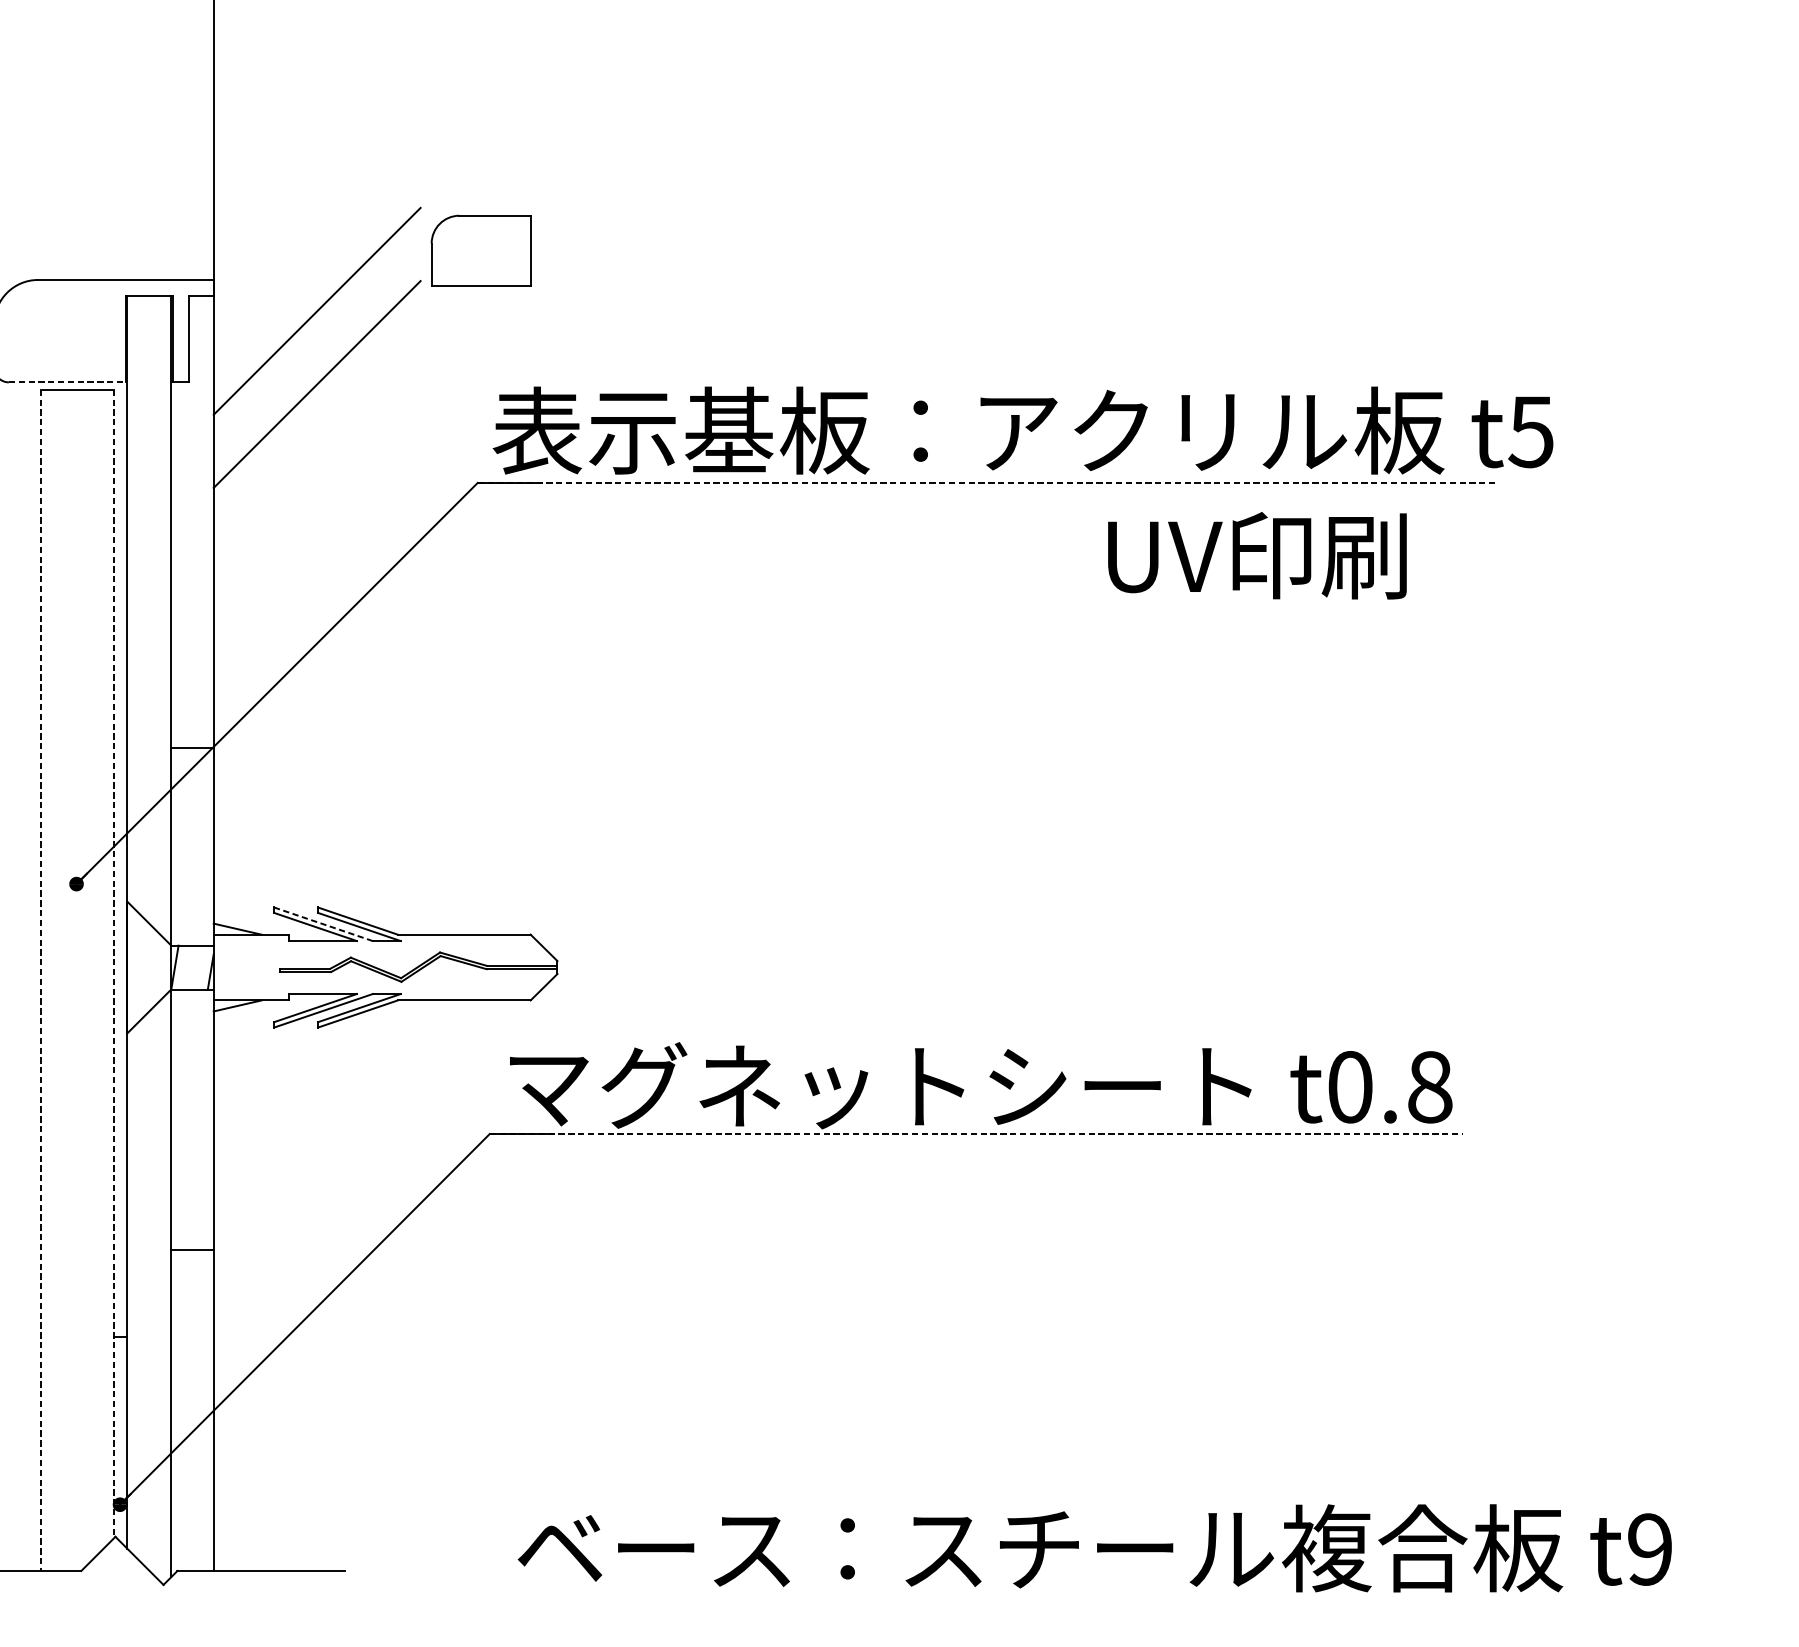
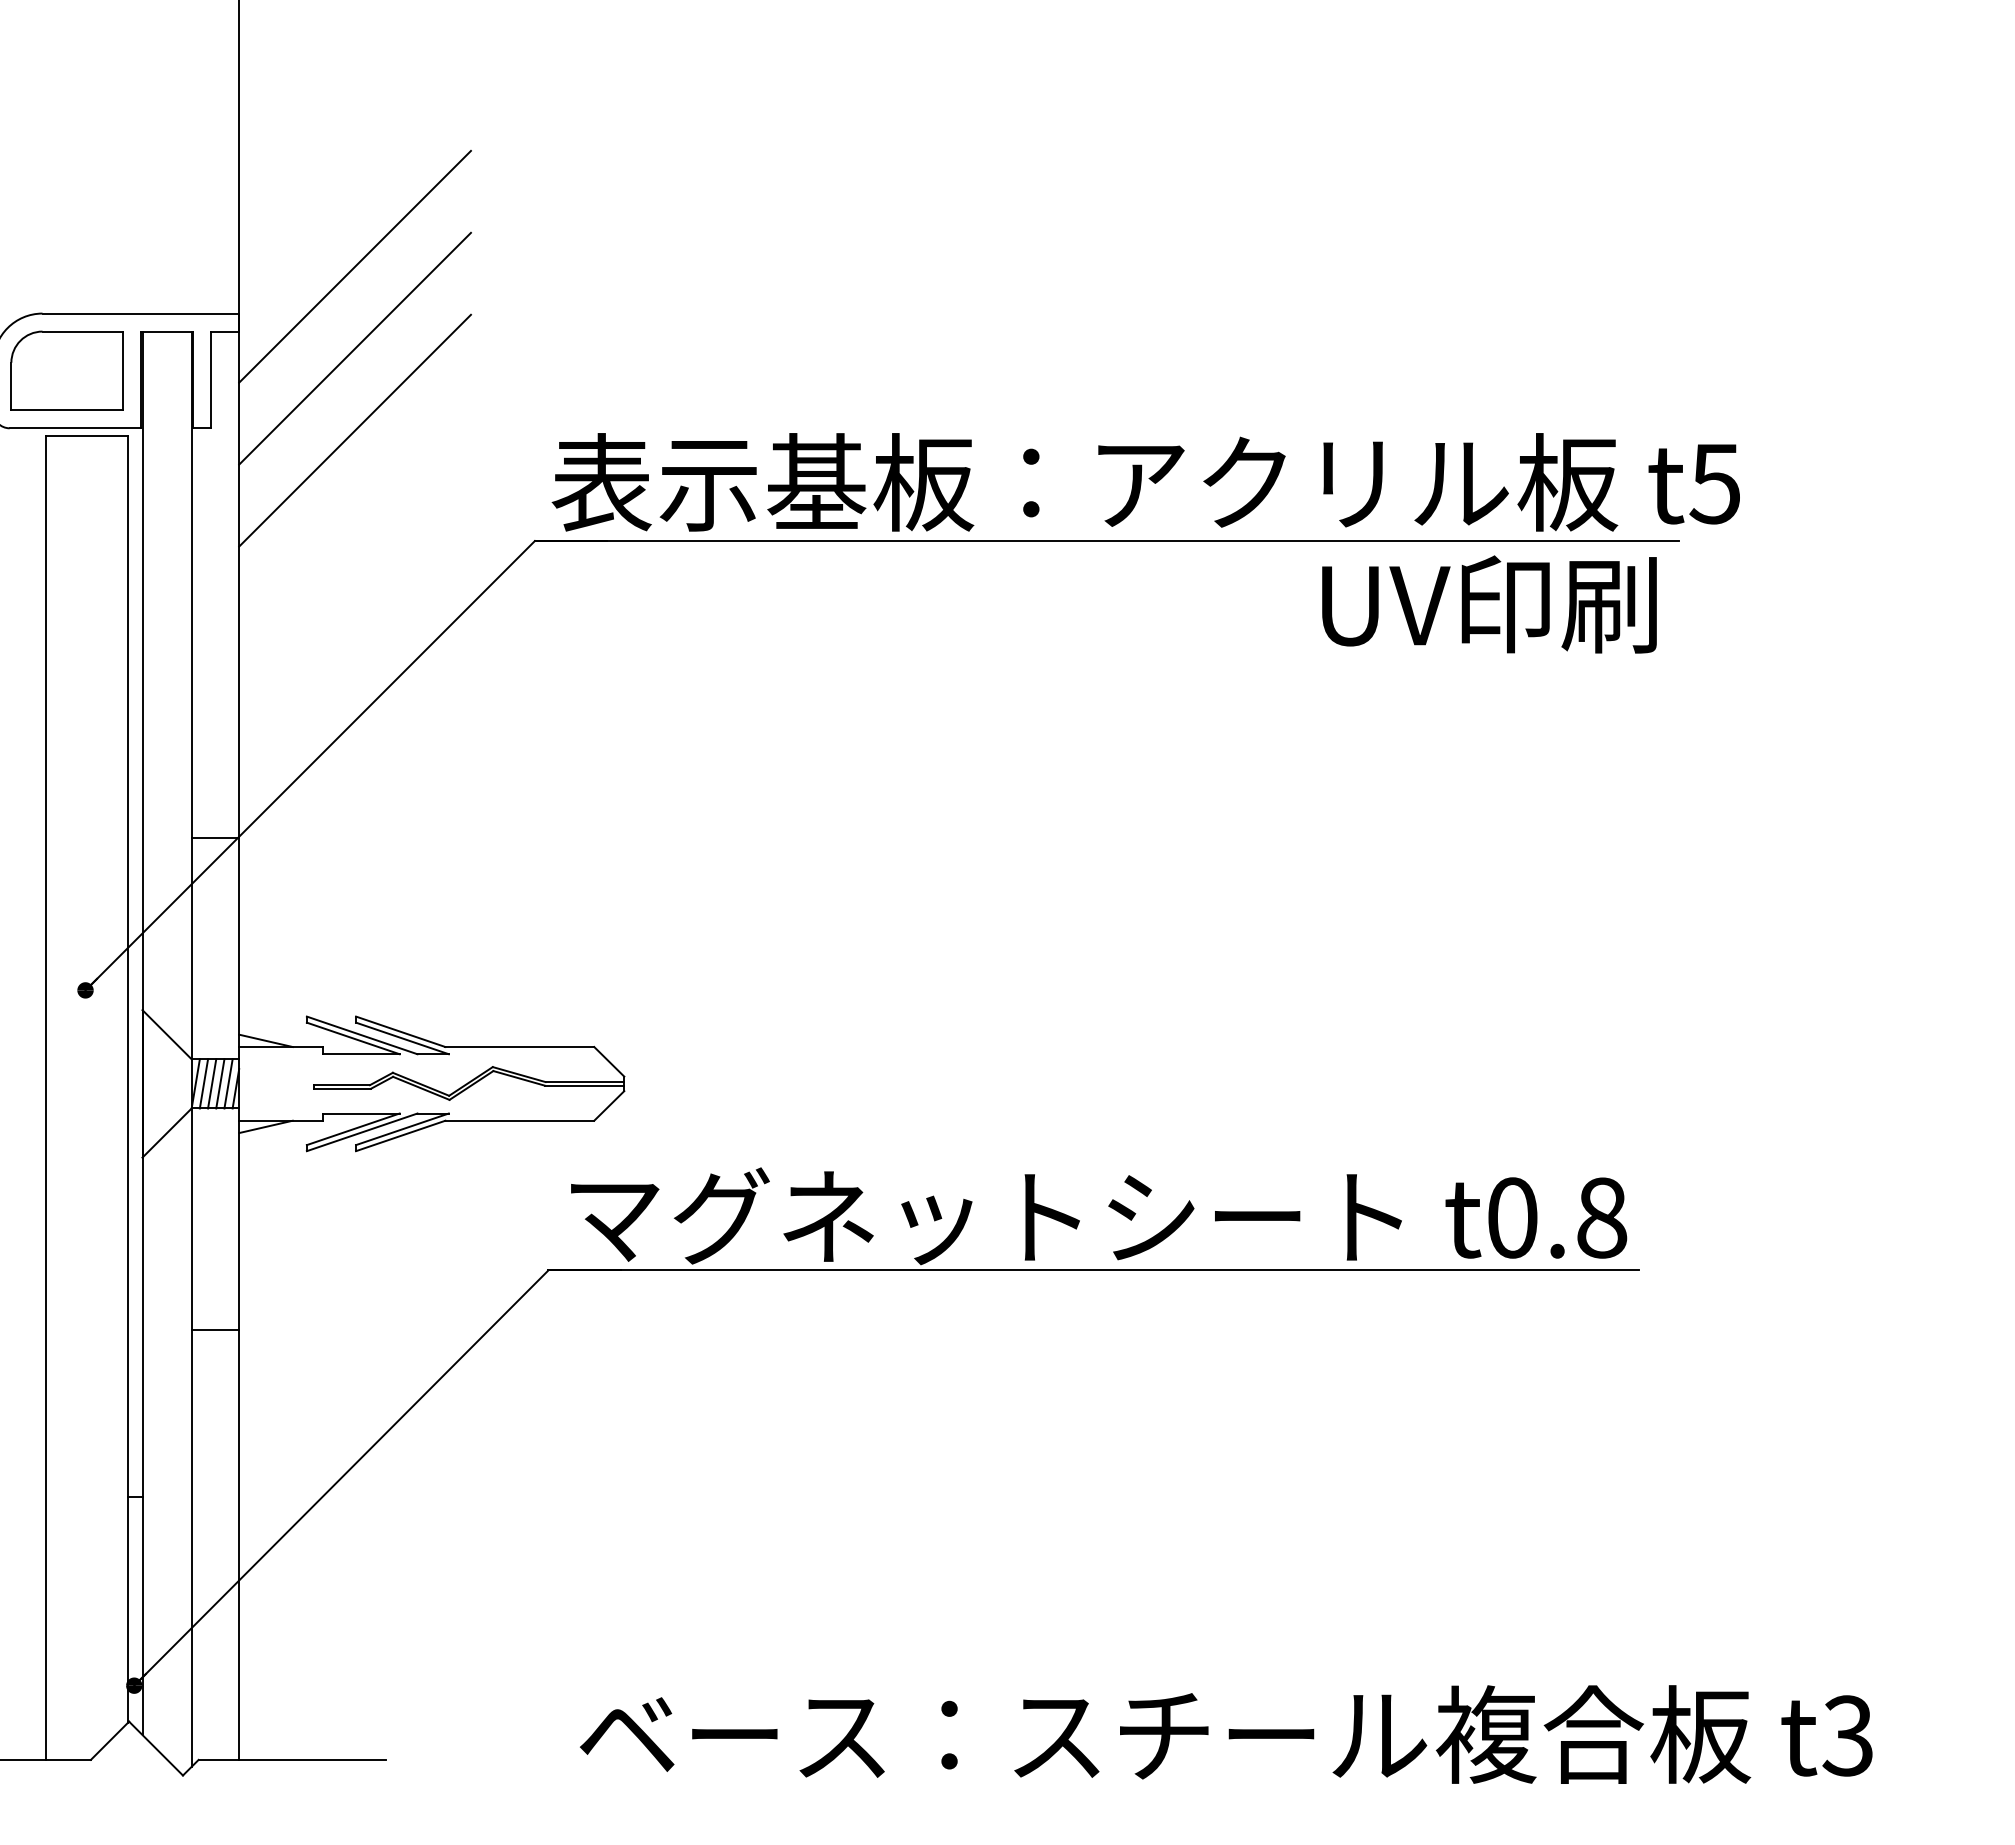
line: (316, 237) -> (354, 266), added
part: (480, 250) -> (66, 370), moved
line: (67, 382) -> (75, 428), dashed -> solid
line: (988, 483) -> (1107, 541), dashed -> solid
text: (1257, 555) -> (1489, 604), moved
line: (322, 924) -> (361, 1035), dashed -> solid
line: (114, 964) -> (127, 1080), dashed -> solid
line: (181, 967) -> (203, 1083), added
line: (189, 967) -> (212, 1083), added
line: (197, 967) -> (220, 1083), added
line: (204, 967) -> (228, 1083), added
line: (40, 980) -> (45, 1098), dashed -> solid
line: (977, 1134) -> (1094, 1270), dashed -> solid
line: (192, 1250) -> (215, 1329), moved
text: (1649, 1549) -> (1847, 1735), t9 -> t3

